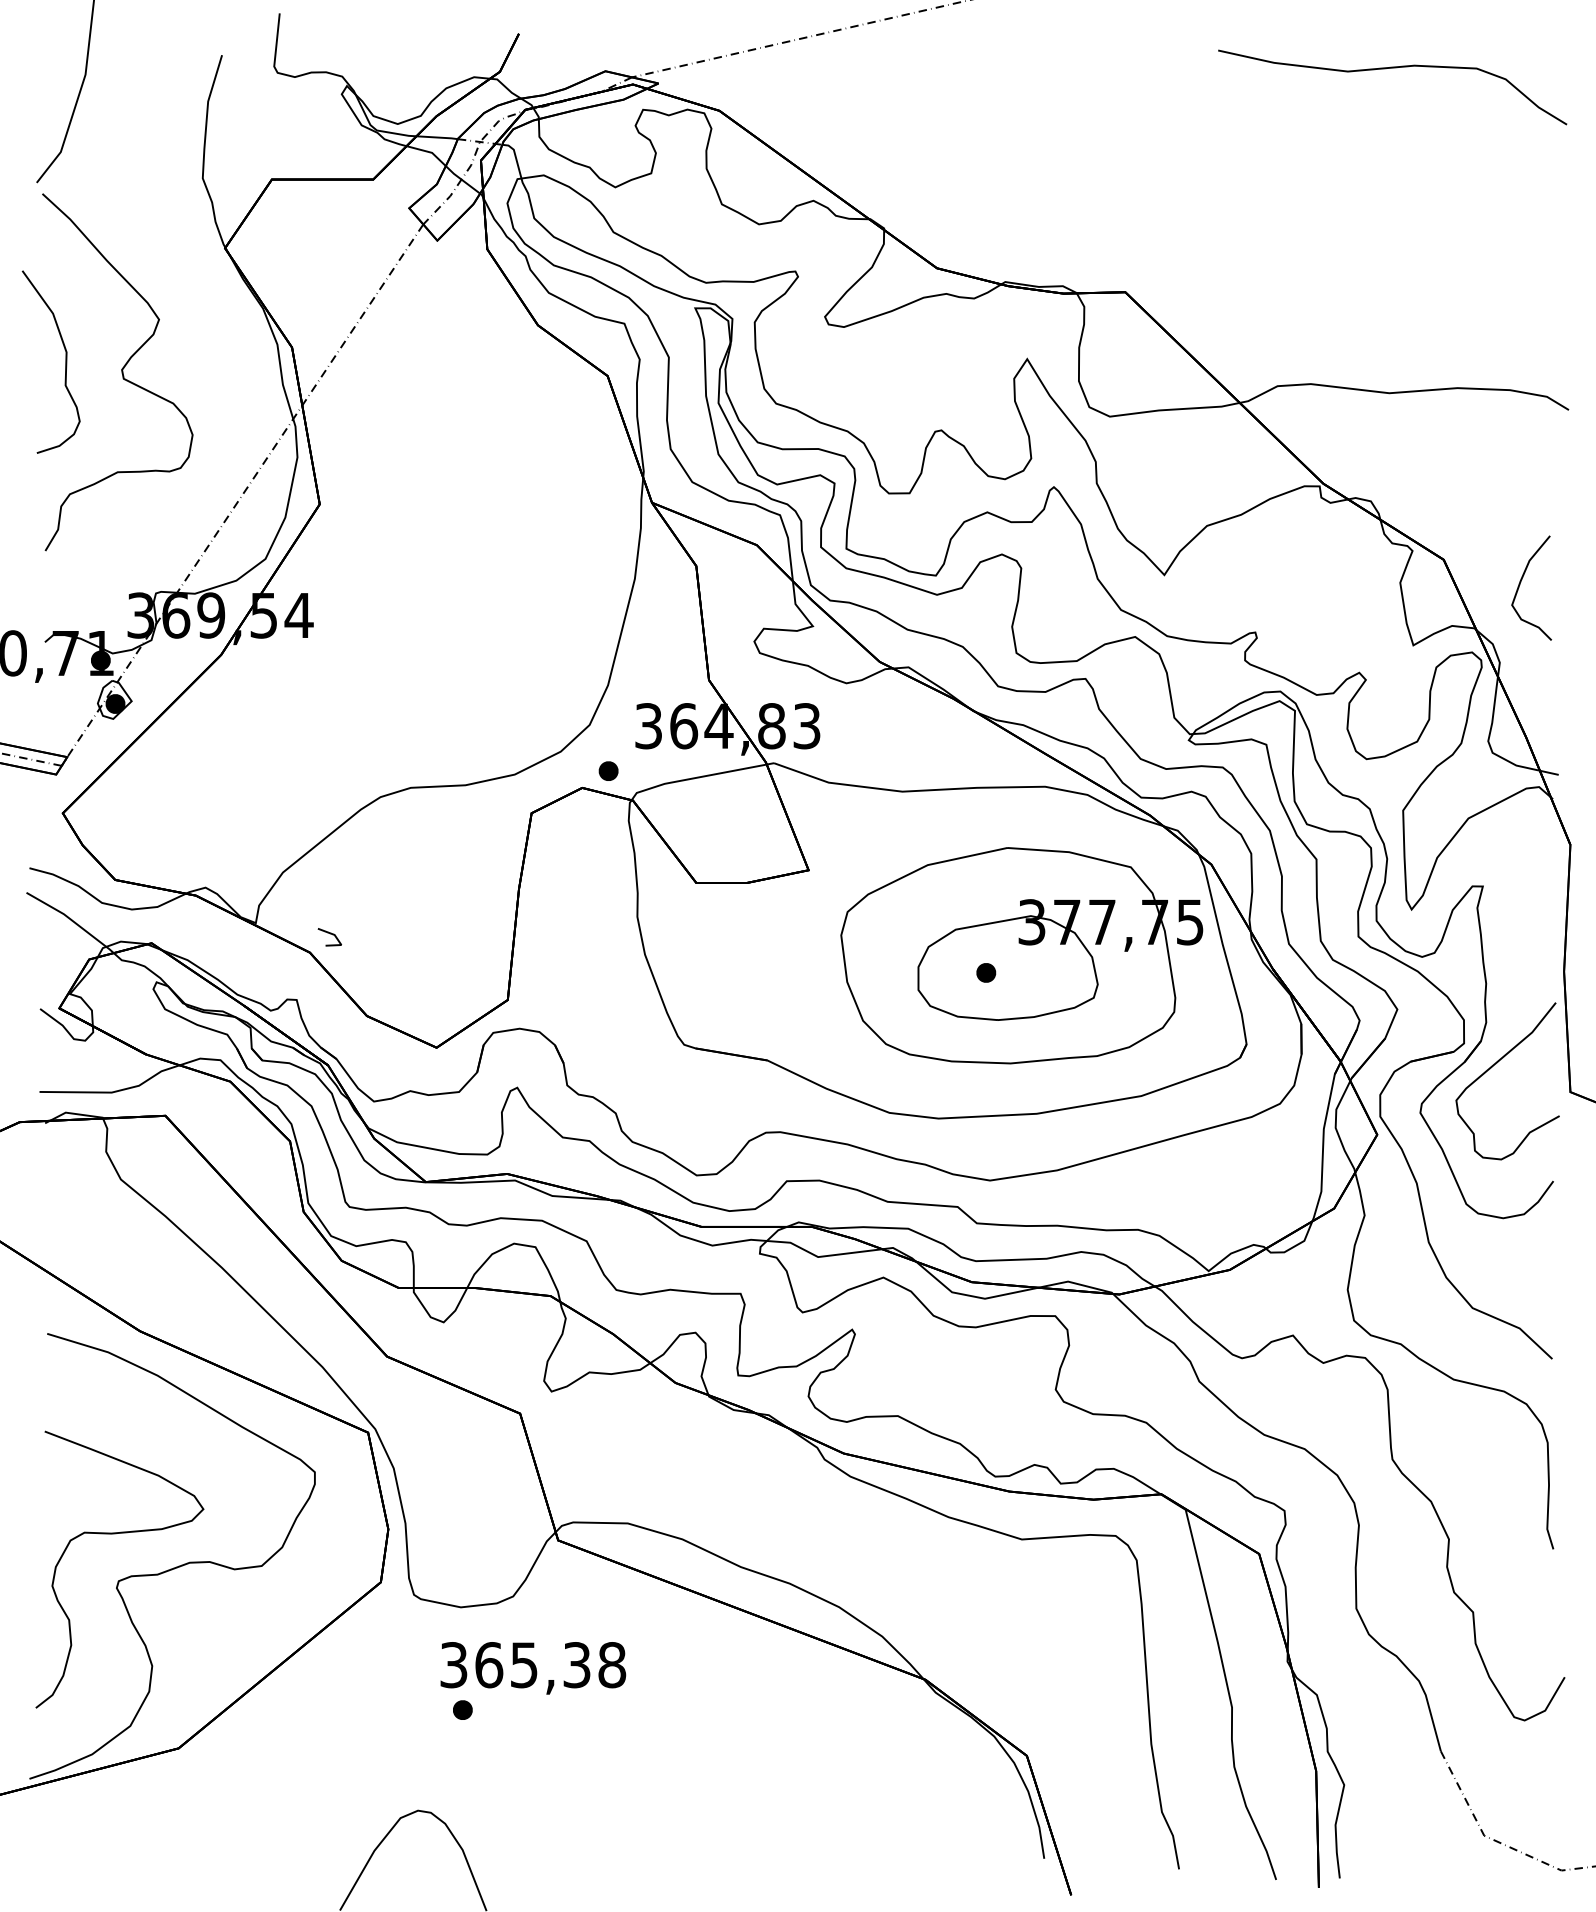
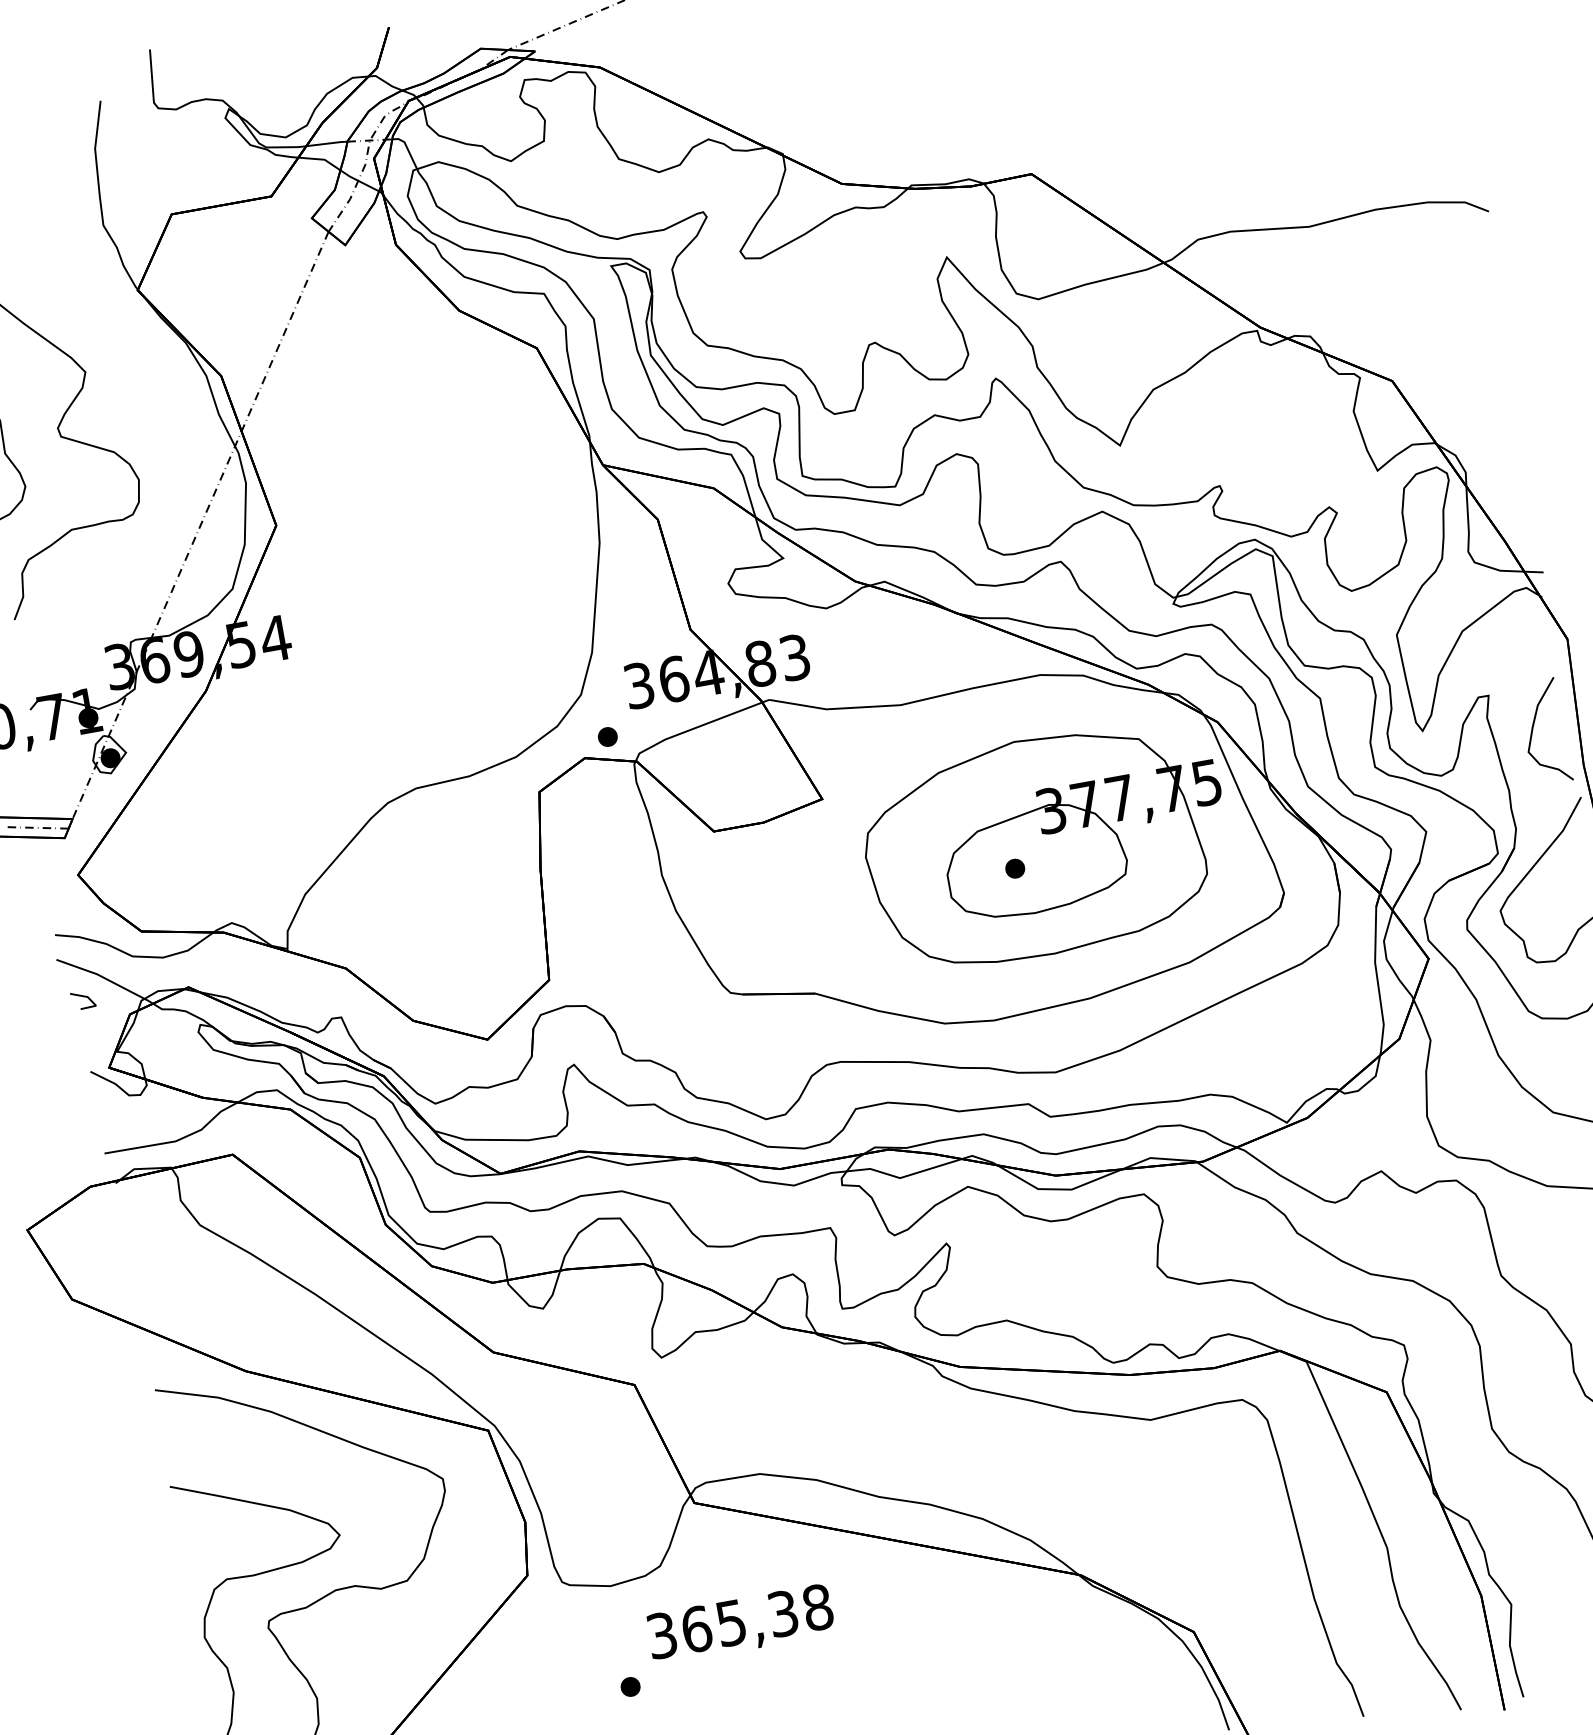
curve: (1521, 582) -> (1533, 728), moved
line: (330, 934) -> (83, 997), moved
text: (533, 1668) -> (741, 1624), moved

